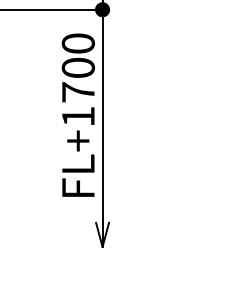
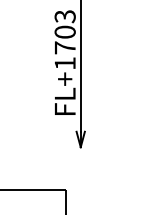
text: (77, 43) -> (64, 16), FL+1700 -> FL+1703

